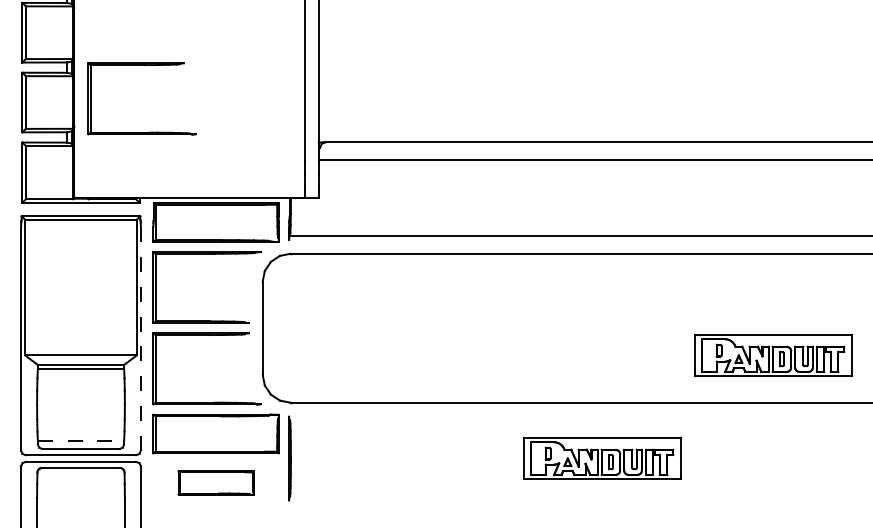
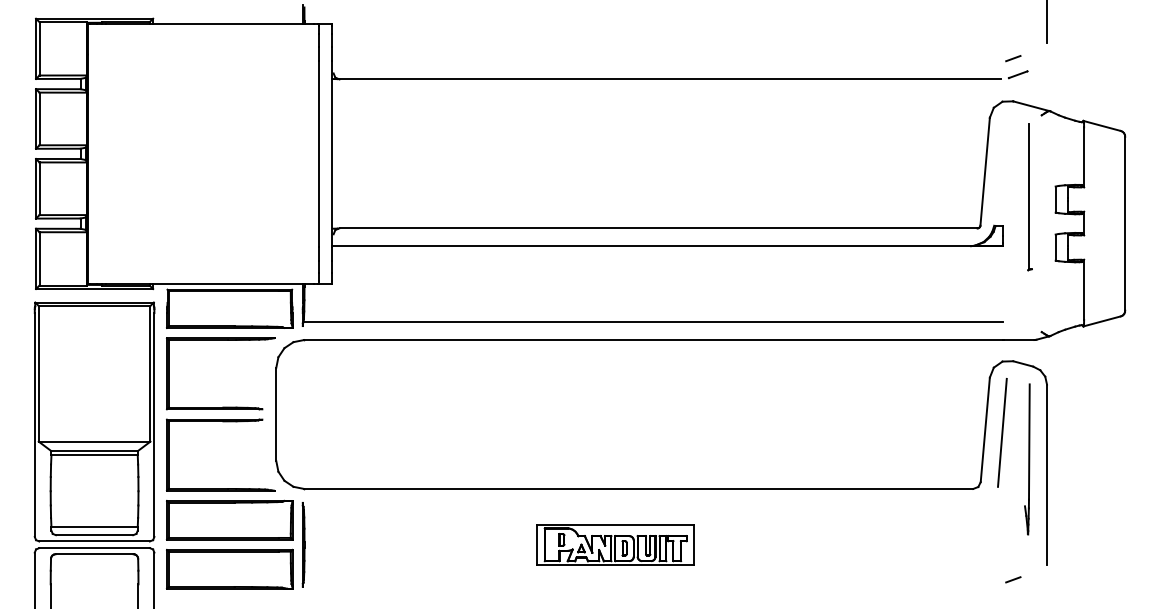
part: (143, 66) -> (157, 152), removed
line: (140, 339) -> (154, 425), dashed -> solid
part: (772, 355) -> (786, 441), removed
line: (81, 441) -> (95, 527), dashed -> solid
part: (215, 482) -> (229, 568), size x1.67

